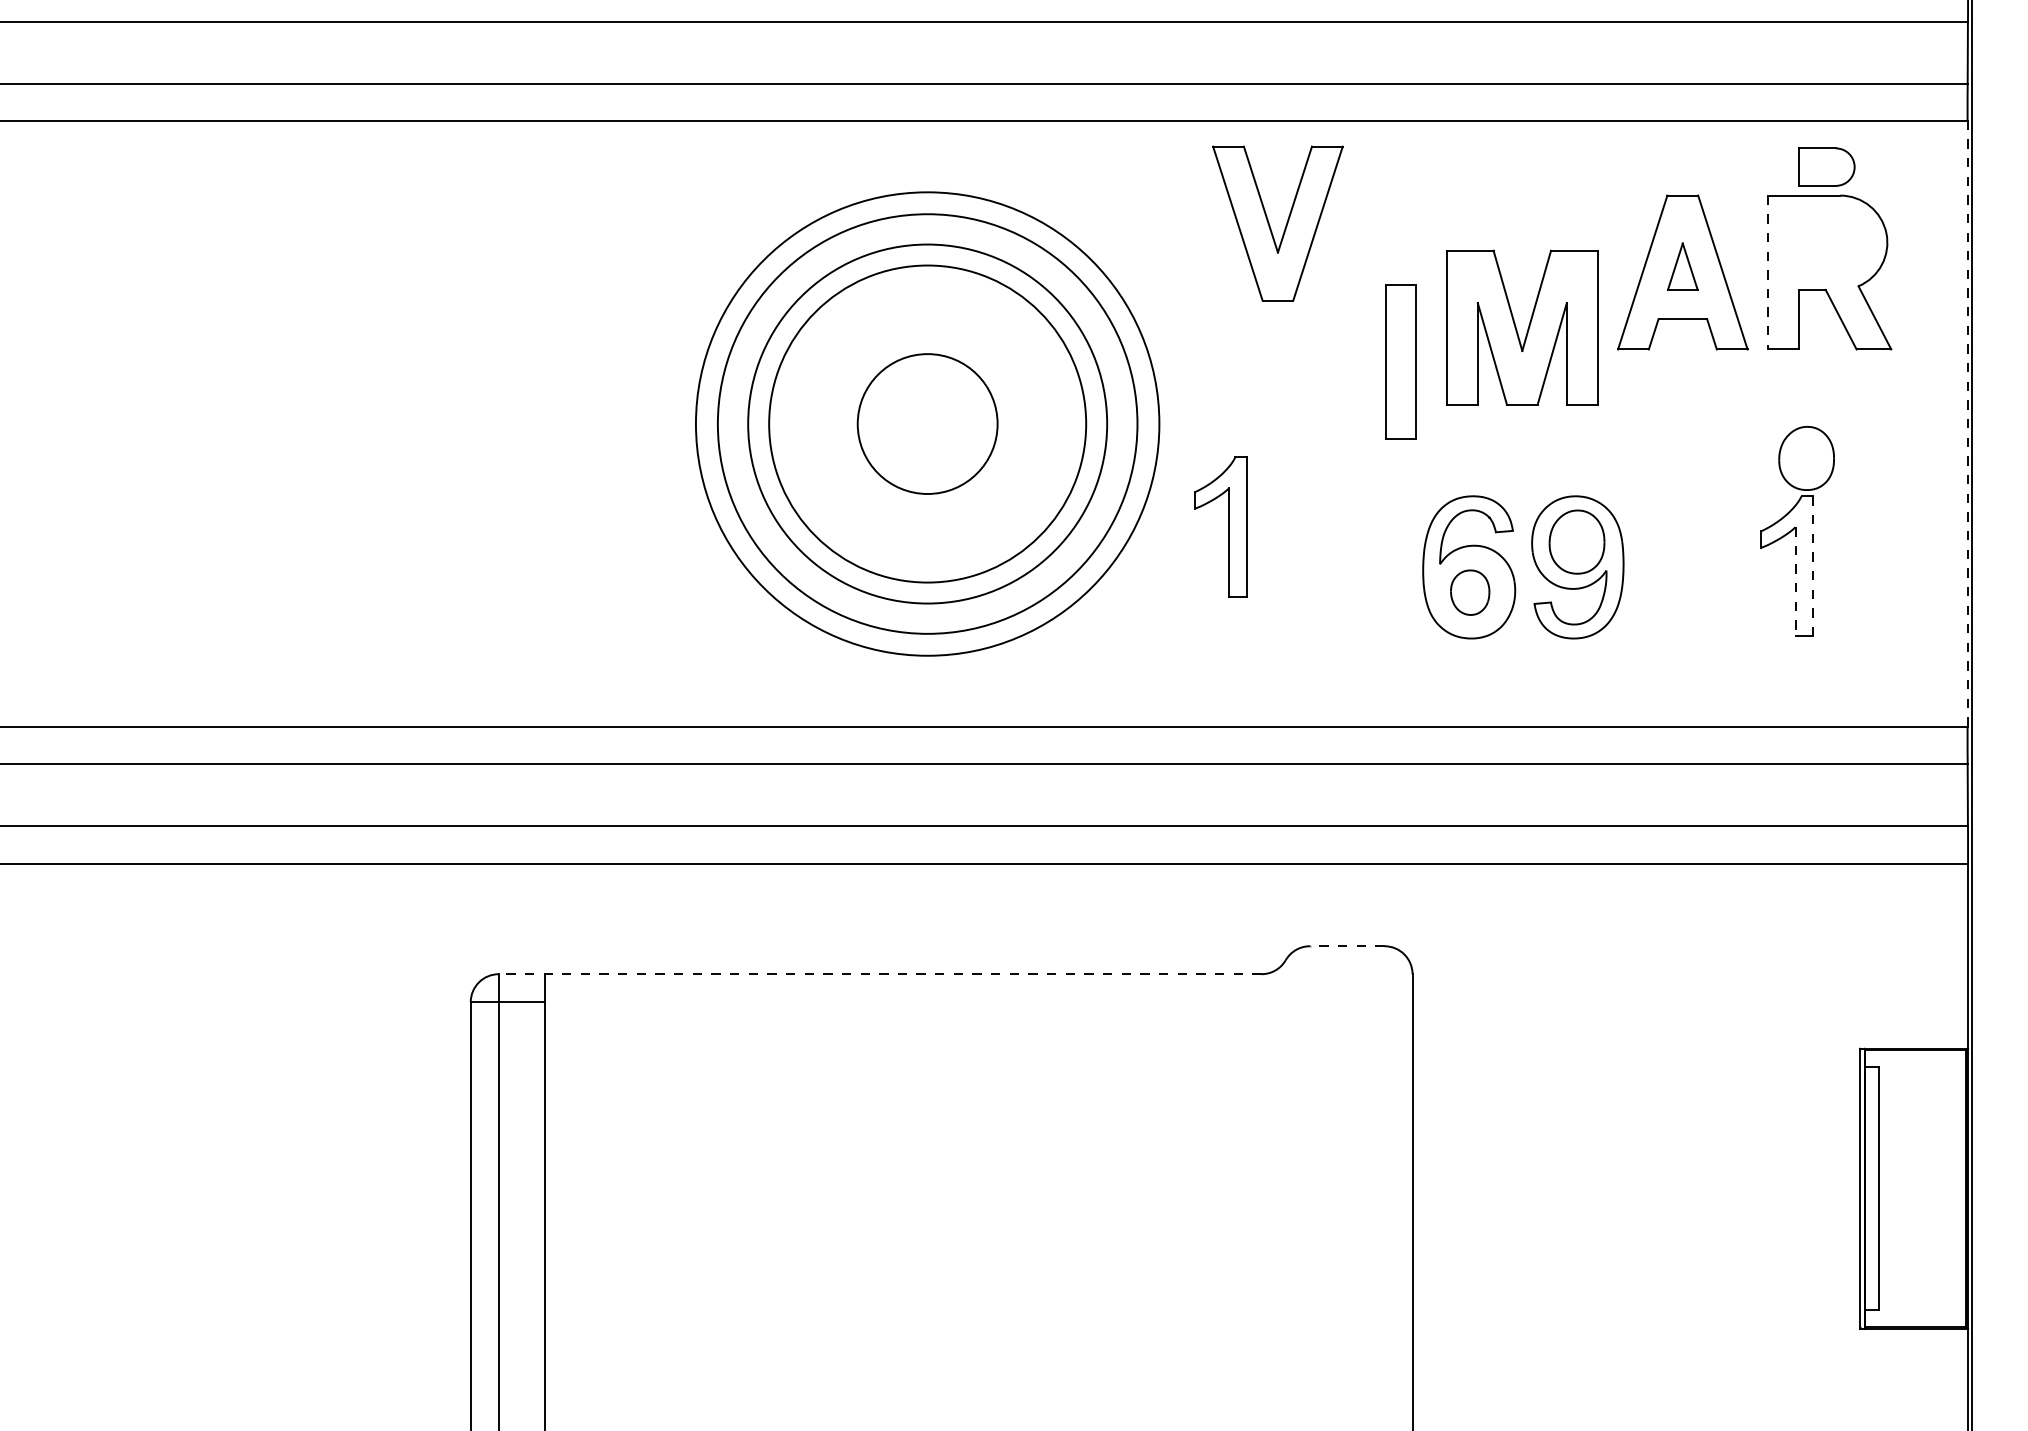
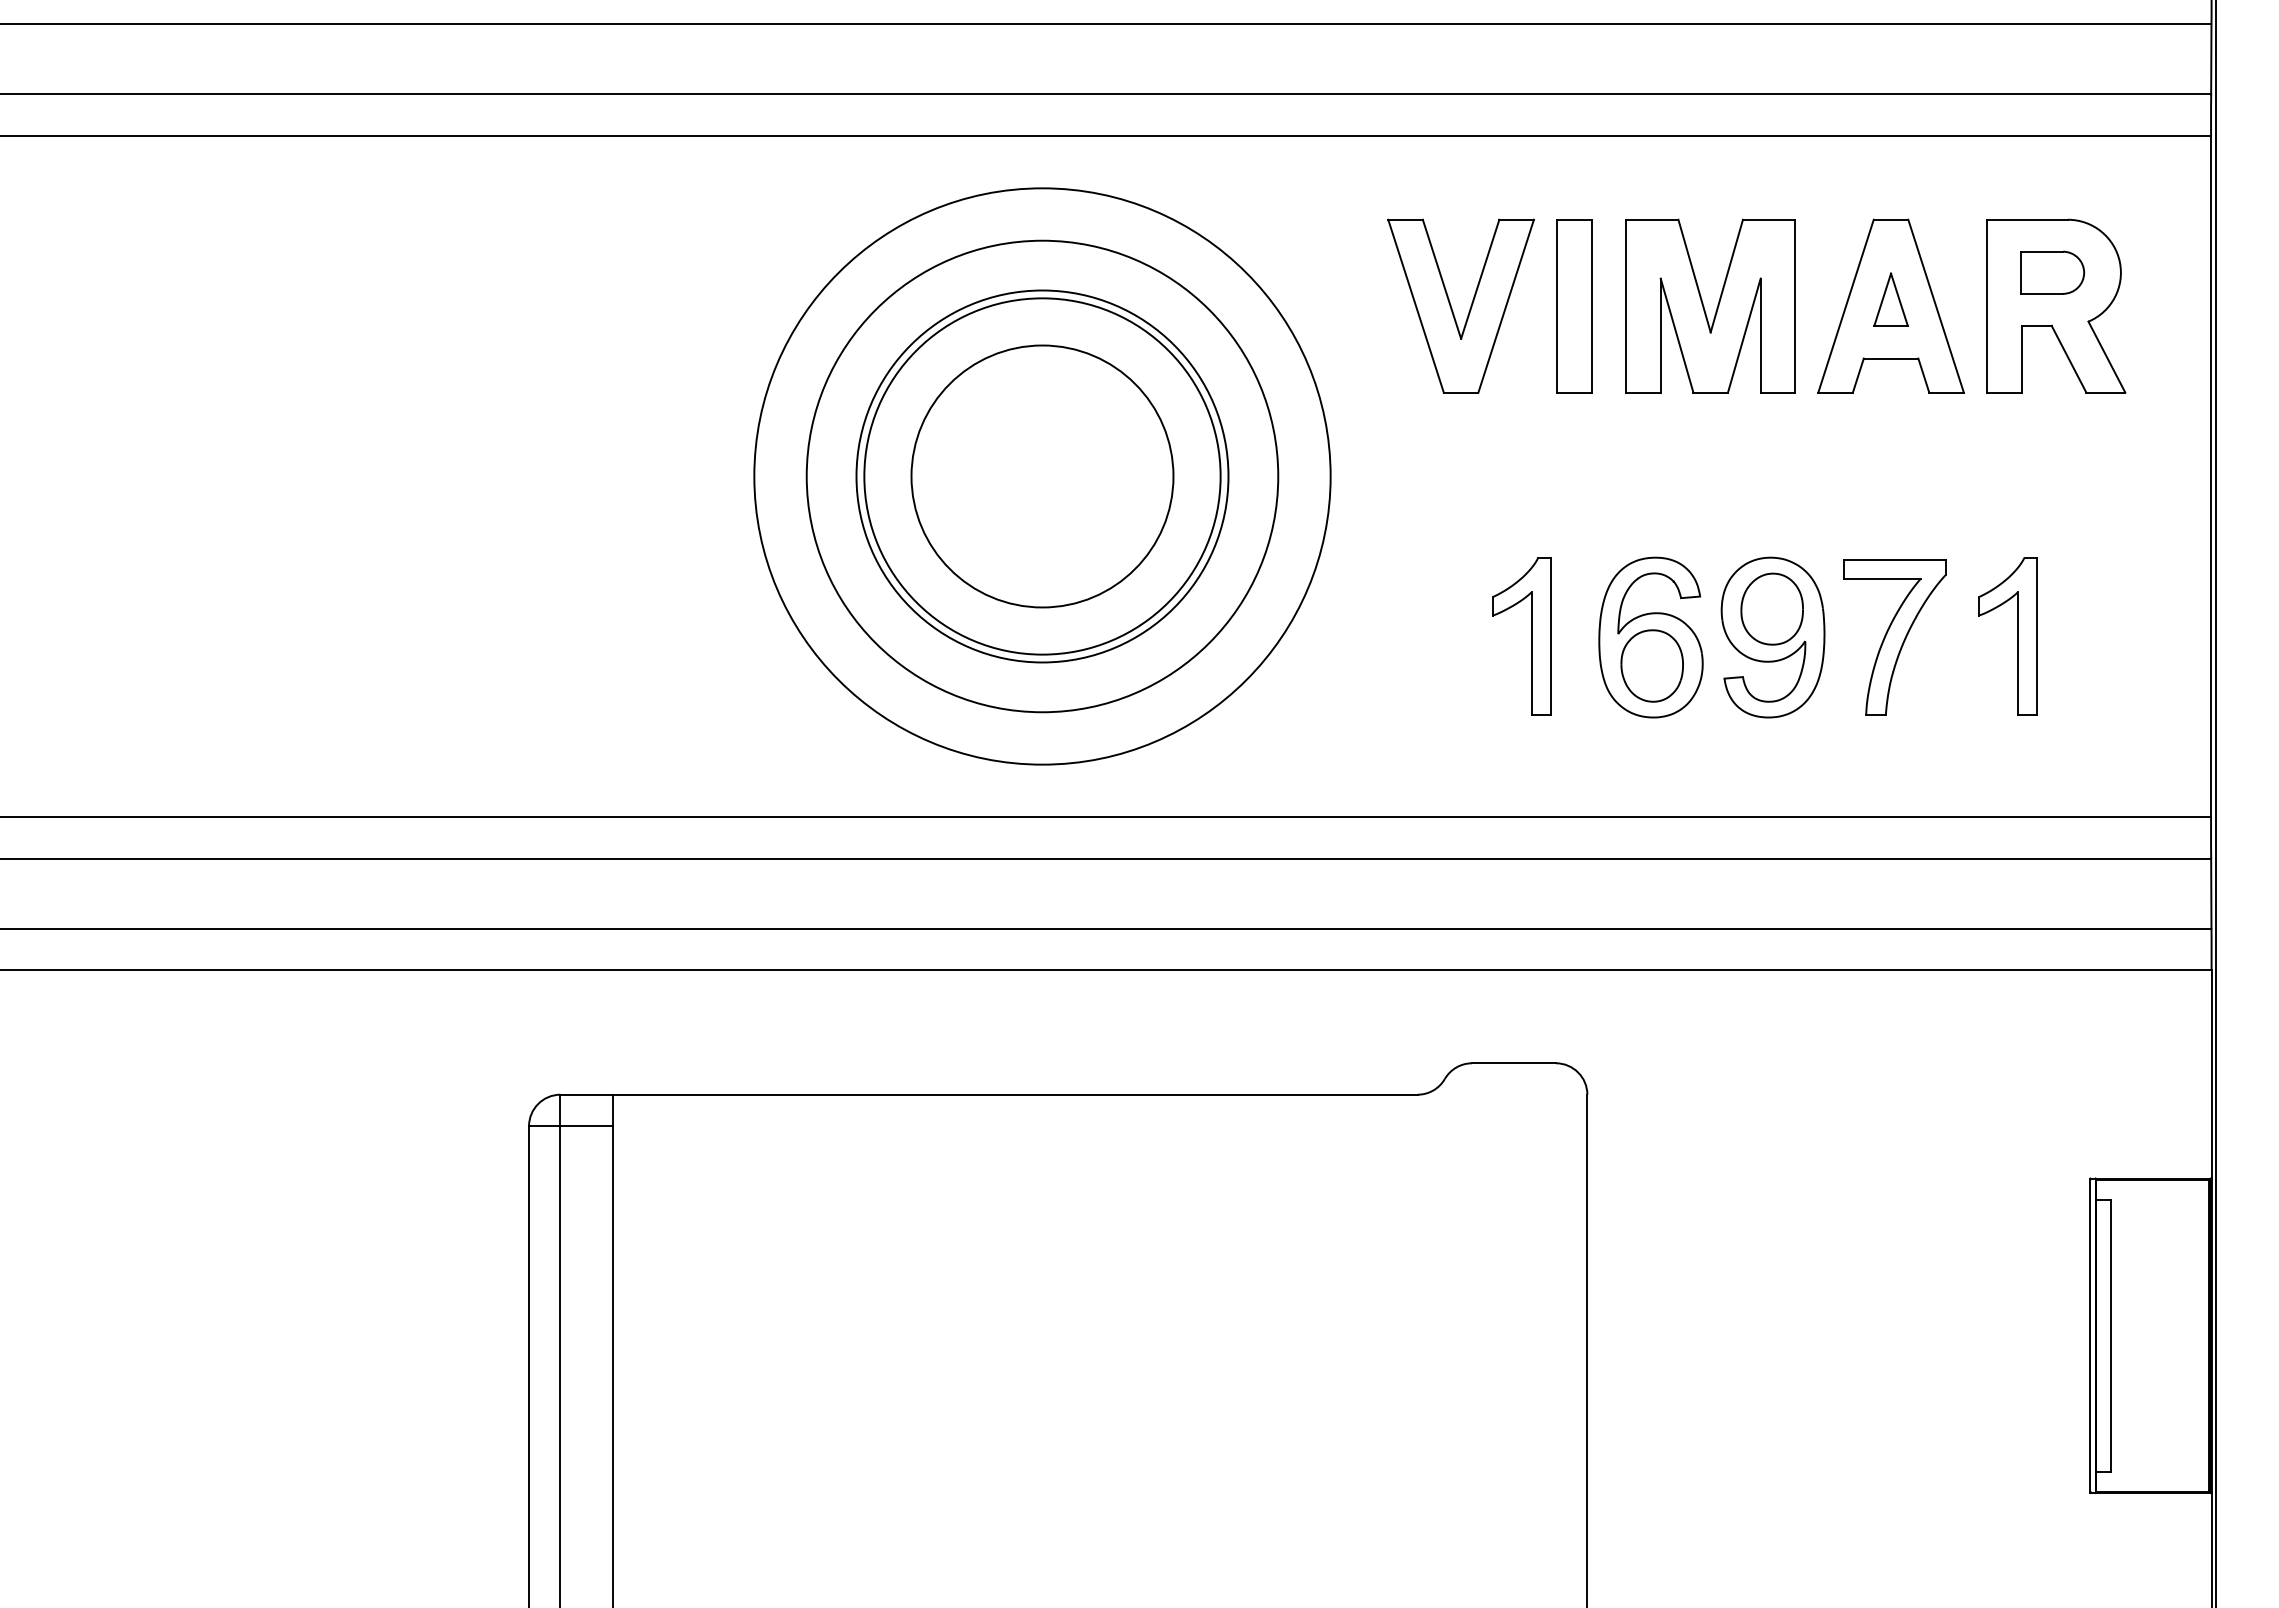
part: (1826, 166) -> (2052, 272), moved
part: (1270, 225) -> (1452, 308), moved
line: (1767, 272) -> (1986, 306), dashed -> solid
part: (1516, 327) -> (1704, 306), moved
part: (1401, 362) -> (1574, 306), moved
circle: (927, 424) -> (1042, 476), size x0.71
circle: (927, 424) -> (1042, 476), size x1.43
circle: (927, 424) -> (1042, 476), size x1.67
line: (1967, 424) -> (2211, 476), dashed -> solid
part: (1806, 457) -> (2029, 514), removed
part: (1229, 527) -> (1531, 636), moved
line: (1813, 566) -> (2037, 636), dashed -> solid
part: (1685, 567) -> (1894, 637), added
line: (1795, 582) -> (2017, 654), dashed -> solid
part: (1469, 592) -> (1651, 665), size x1.43
line: (1347, 946) -> (1514, 1063), dashed -> solid
line: (880, 974) -> (989, 1094), dashed -> solid

